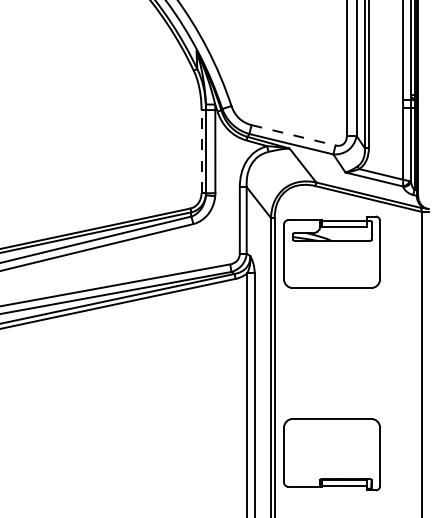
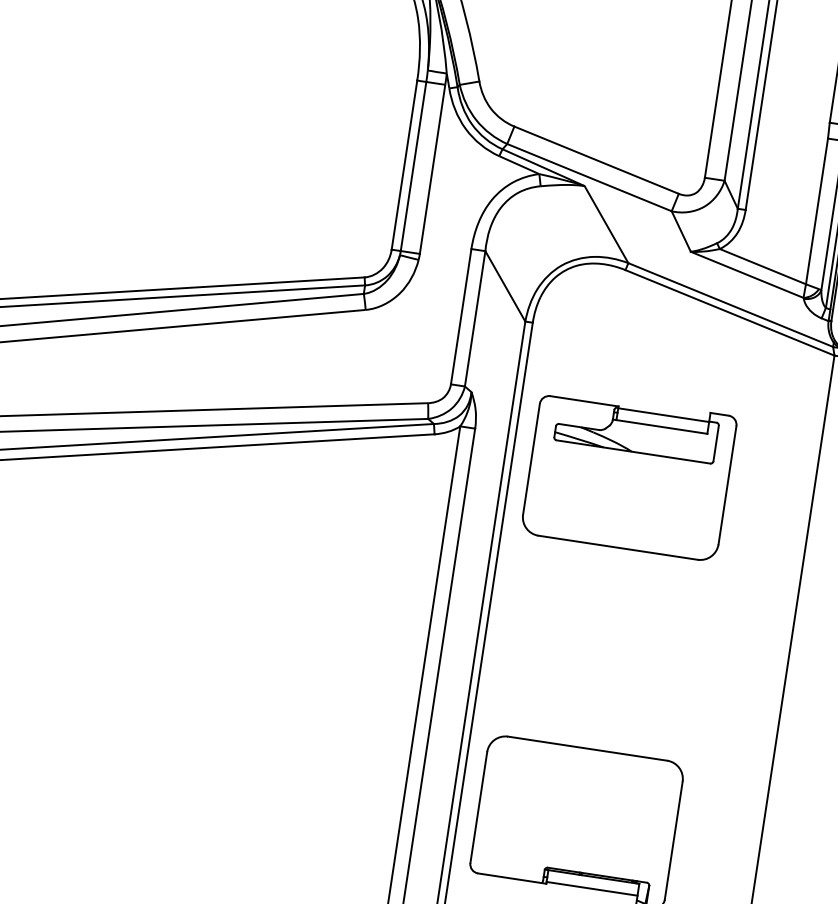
line: (294, 135) -> (598, 160), dashed -> solid
line: (201, 151) -> (404, 164), dashed -> solid
part: (331, 251) -> (628, 473), moved

